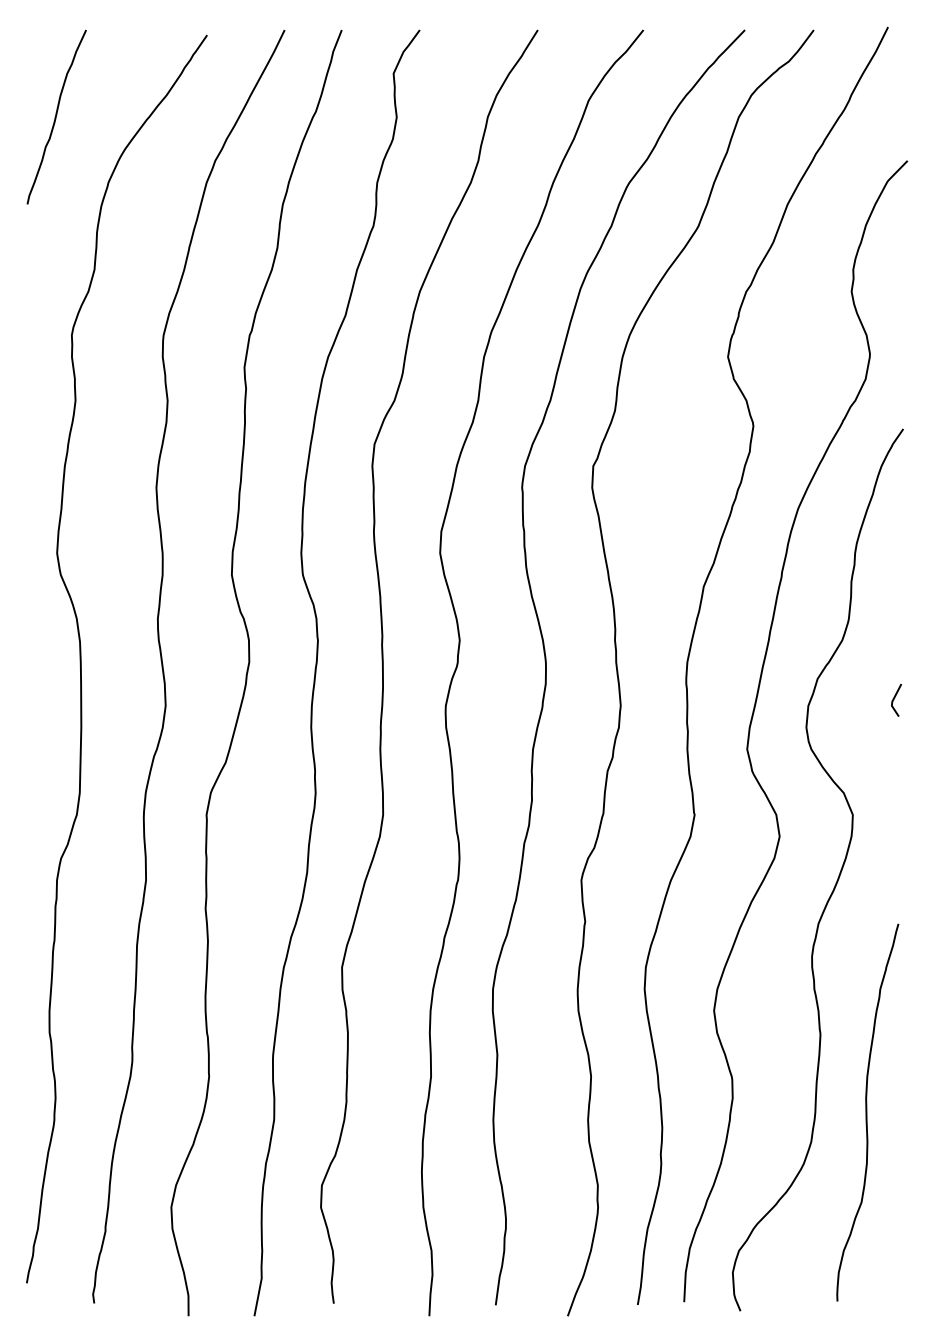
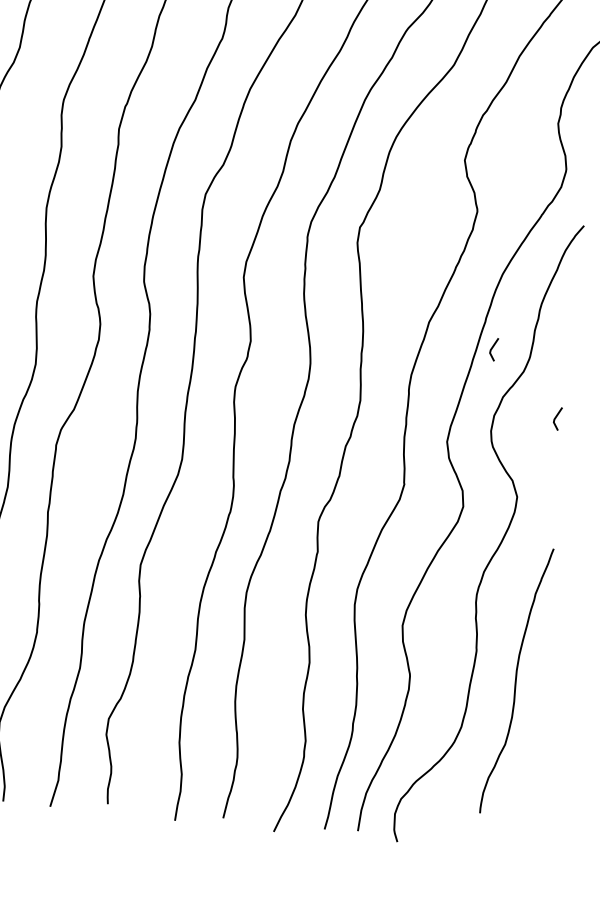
line: (795, 613) -> (492, 348), added
curve: (867, 1112) -> (516, 680), moved

